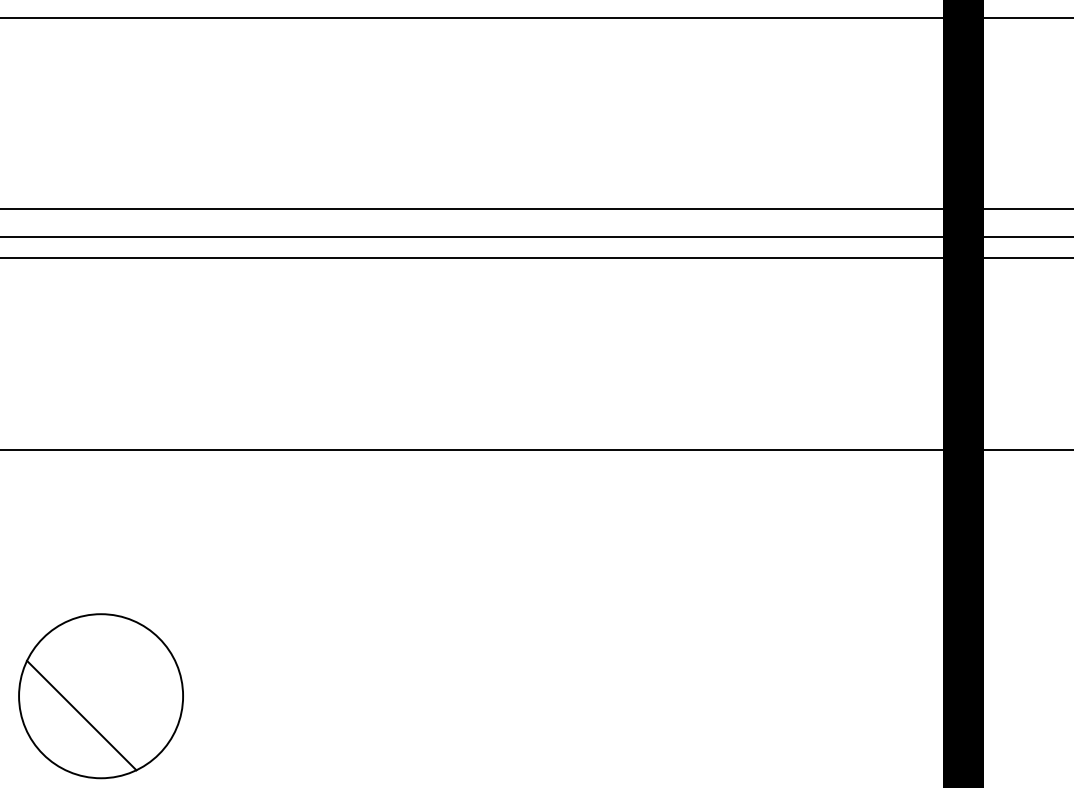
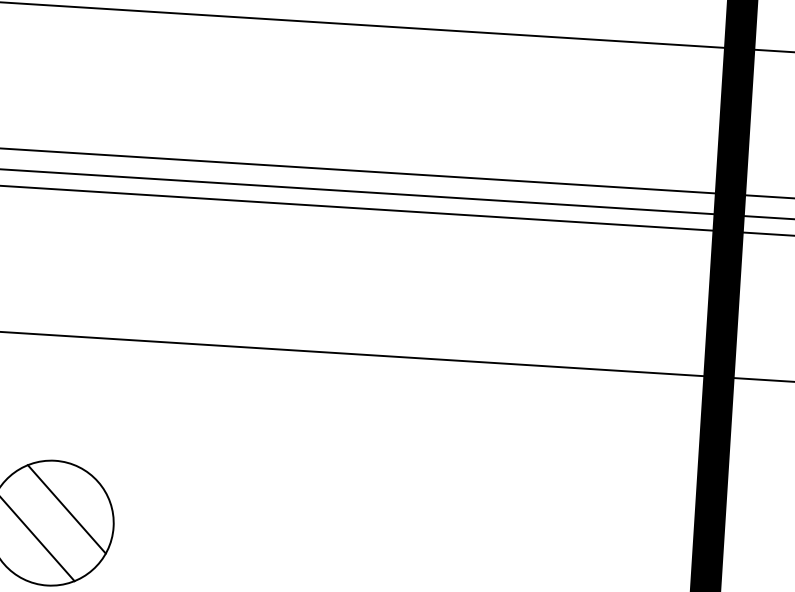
line: (120, 676) -> (66, 509), added

